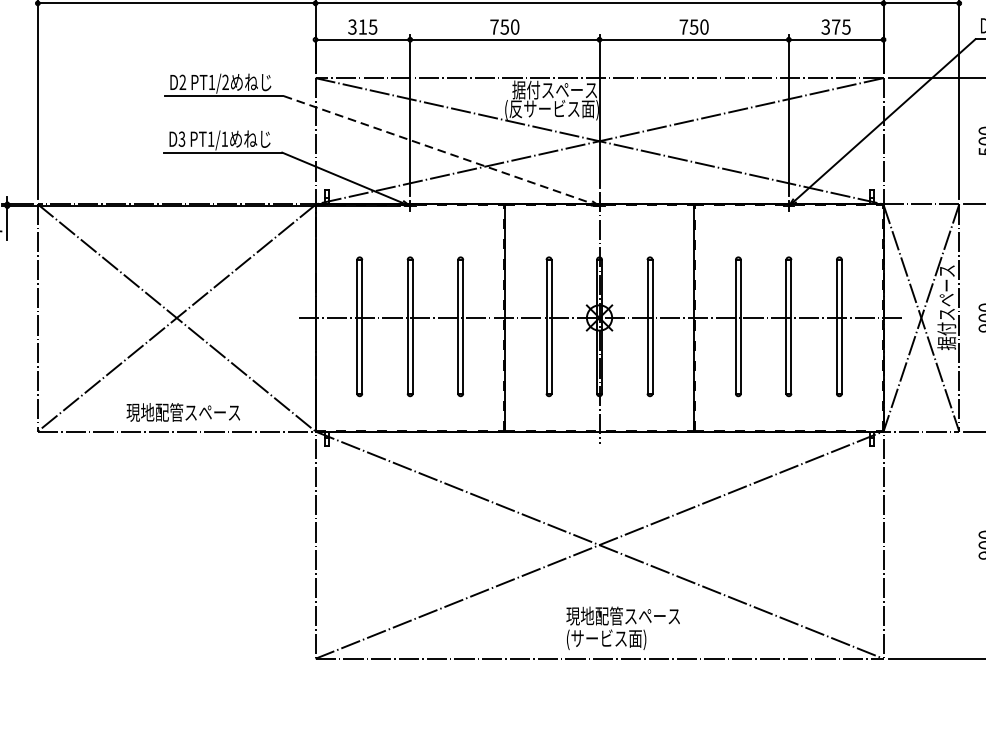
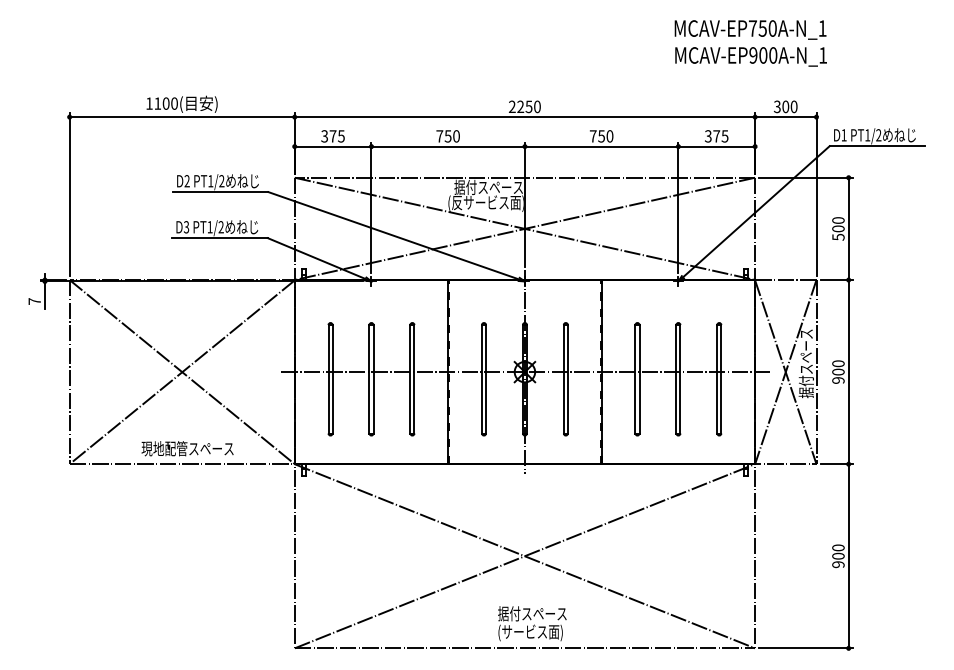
text: (362, 27) -> (332, 136), 315 -> 375
text: (223, 139) -> (220, 227), PT1/1 -> PT1/2
line: (441, 150) -> (396, 236), dashed -> solid
text: (622, 615) -> (543, 613), 現地配管スペース -> 据付スペース

